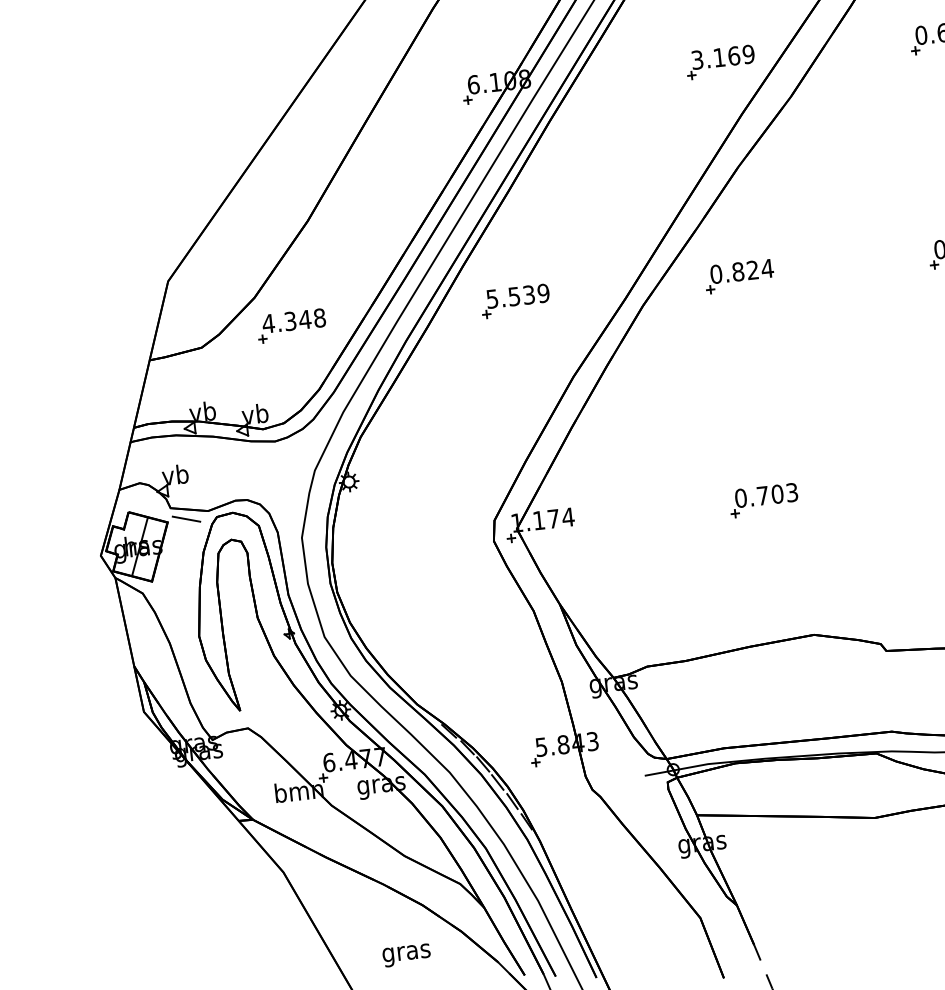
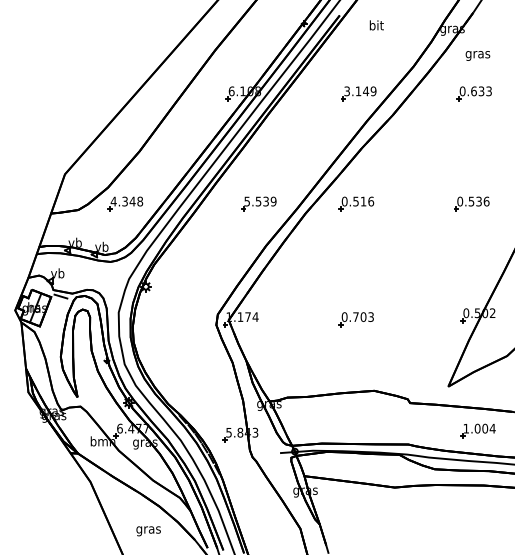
text: (734, 56) -> (366, 91), 3.169 -> 3.149
text: (752, 270) -> (363, 201), 0.824 -> 0.516
part: (514, 300) -> (258, 203), moved

